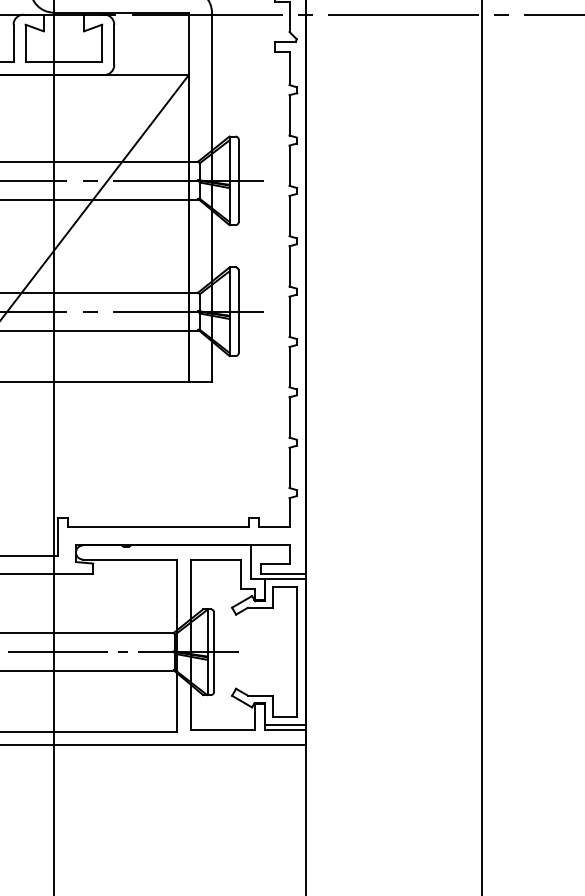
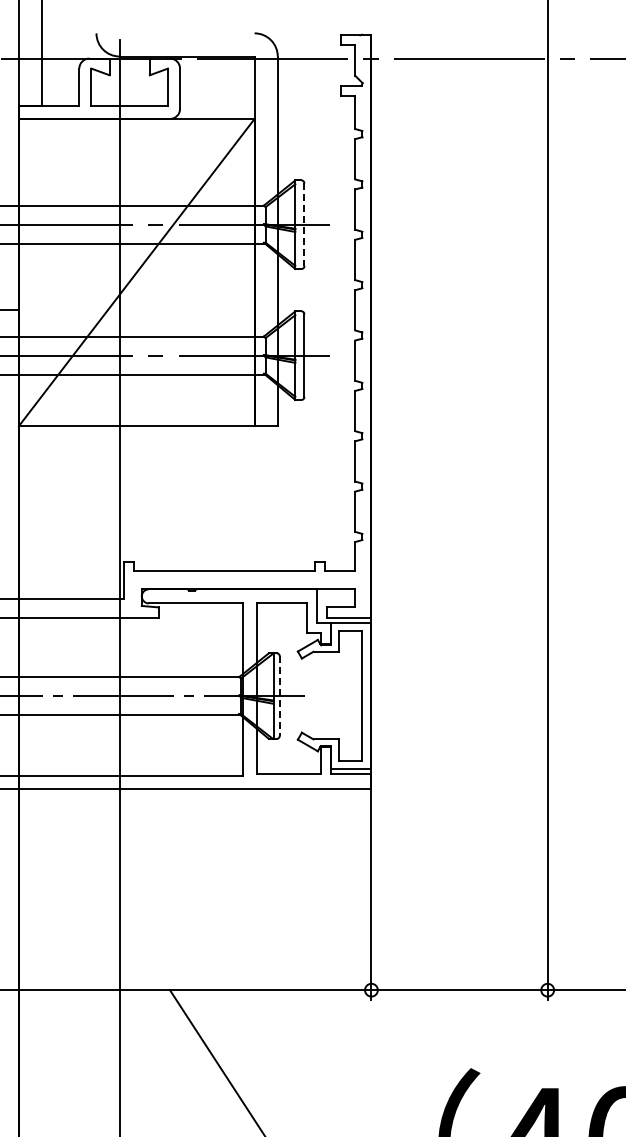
line: (238, 181) -> (304, 225), solid -> dashed
line: (213, 652) -> (279, 696), solid -> dashed

